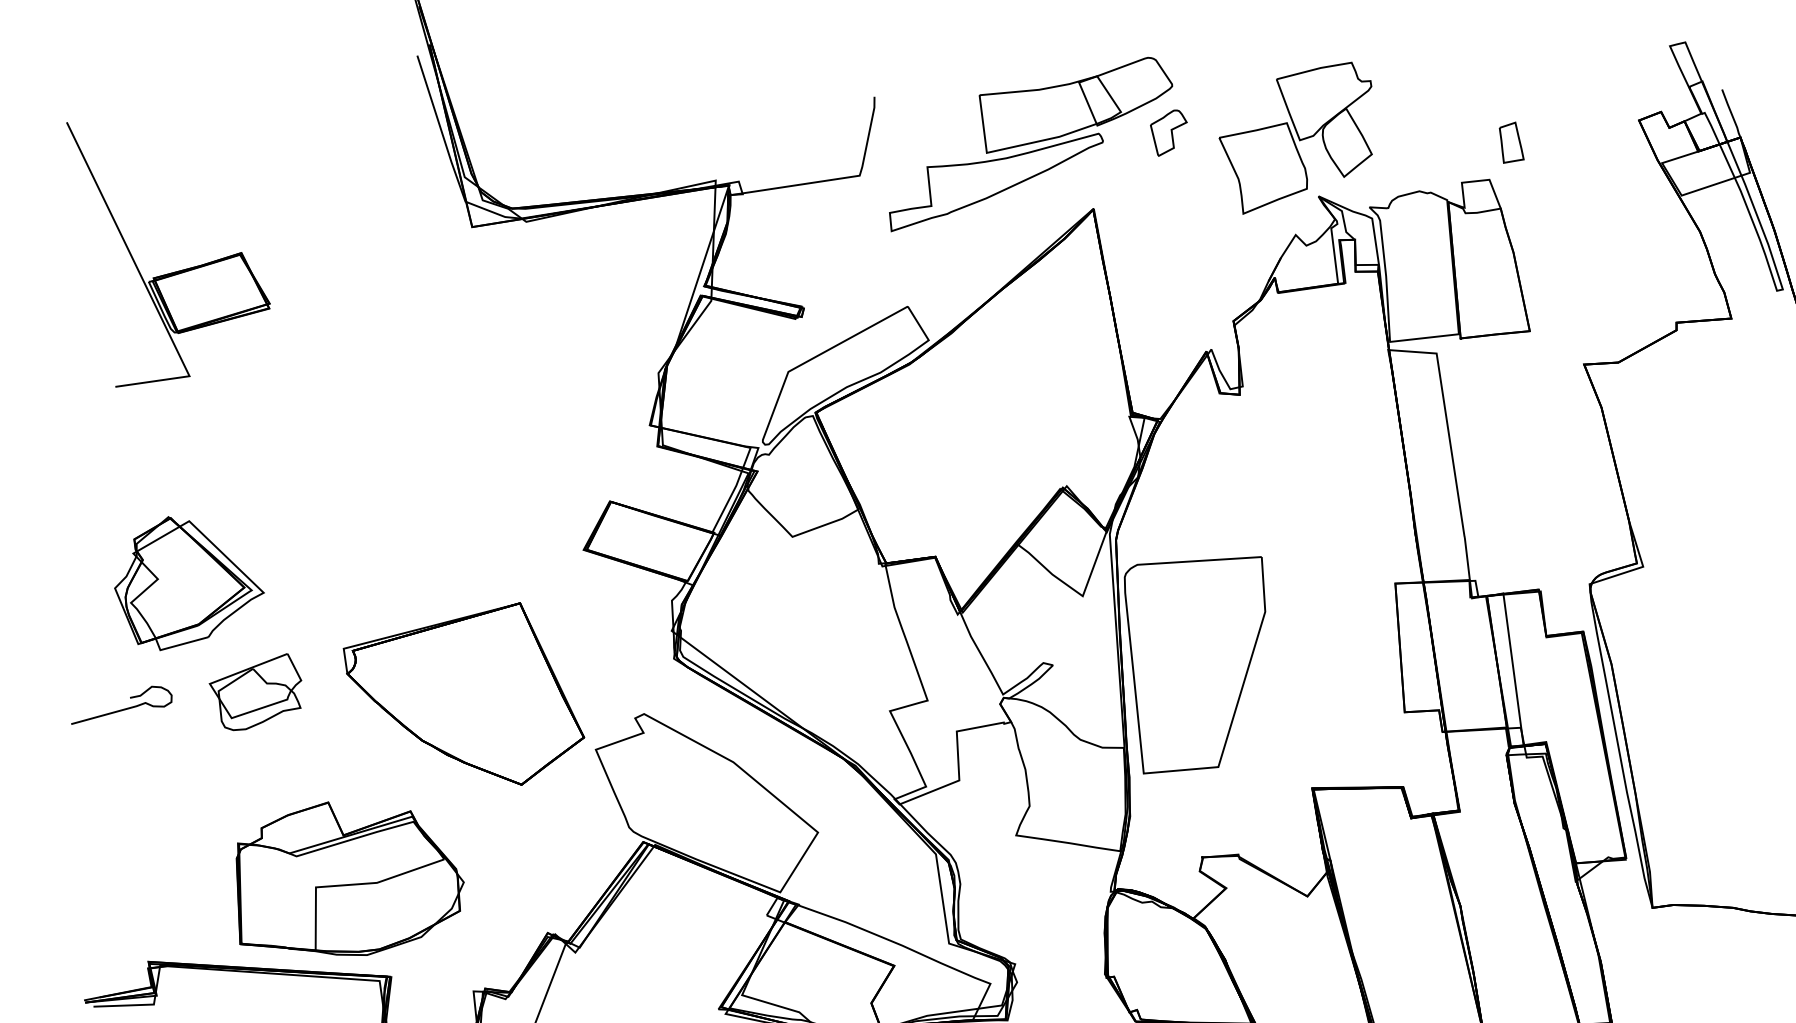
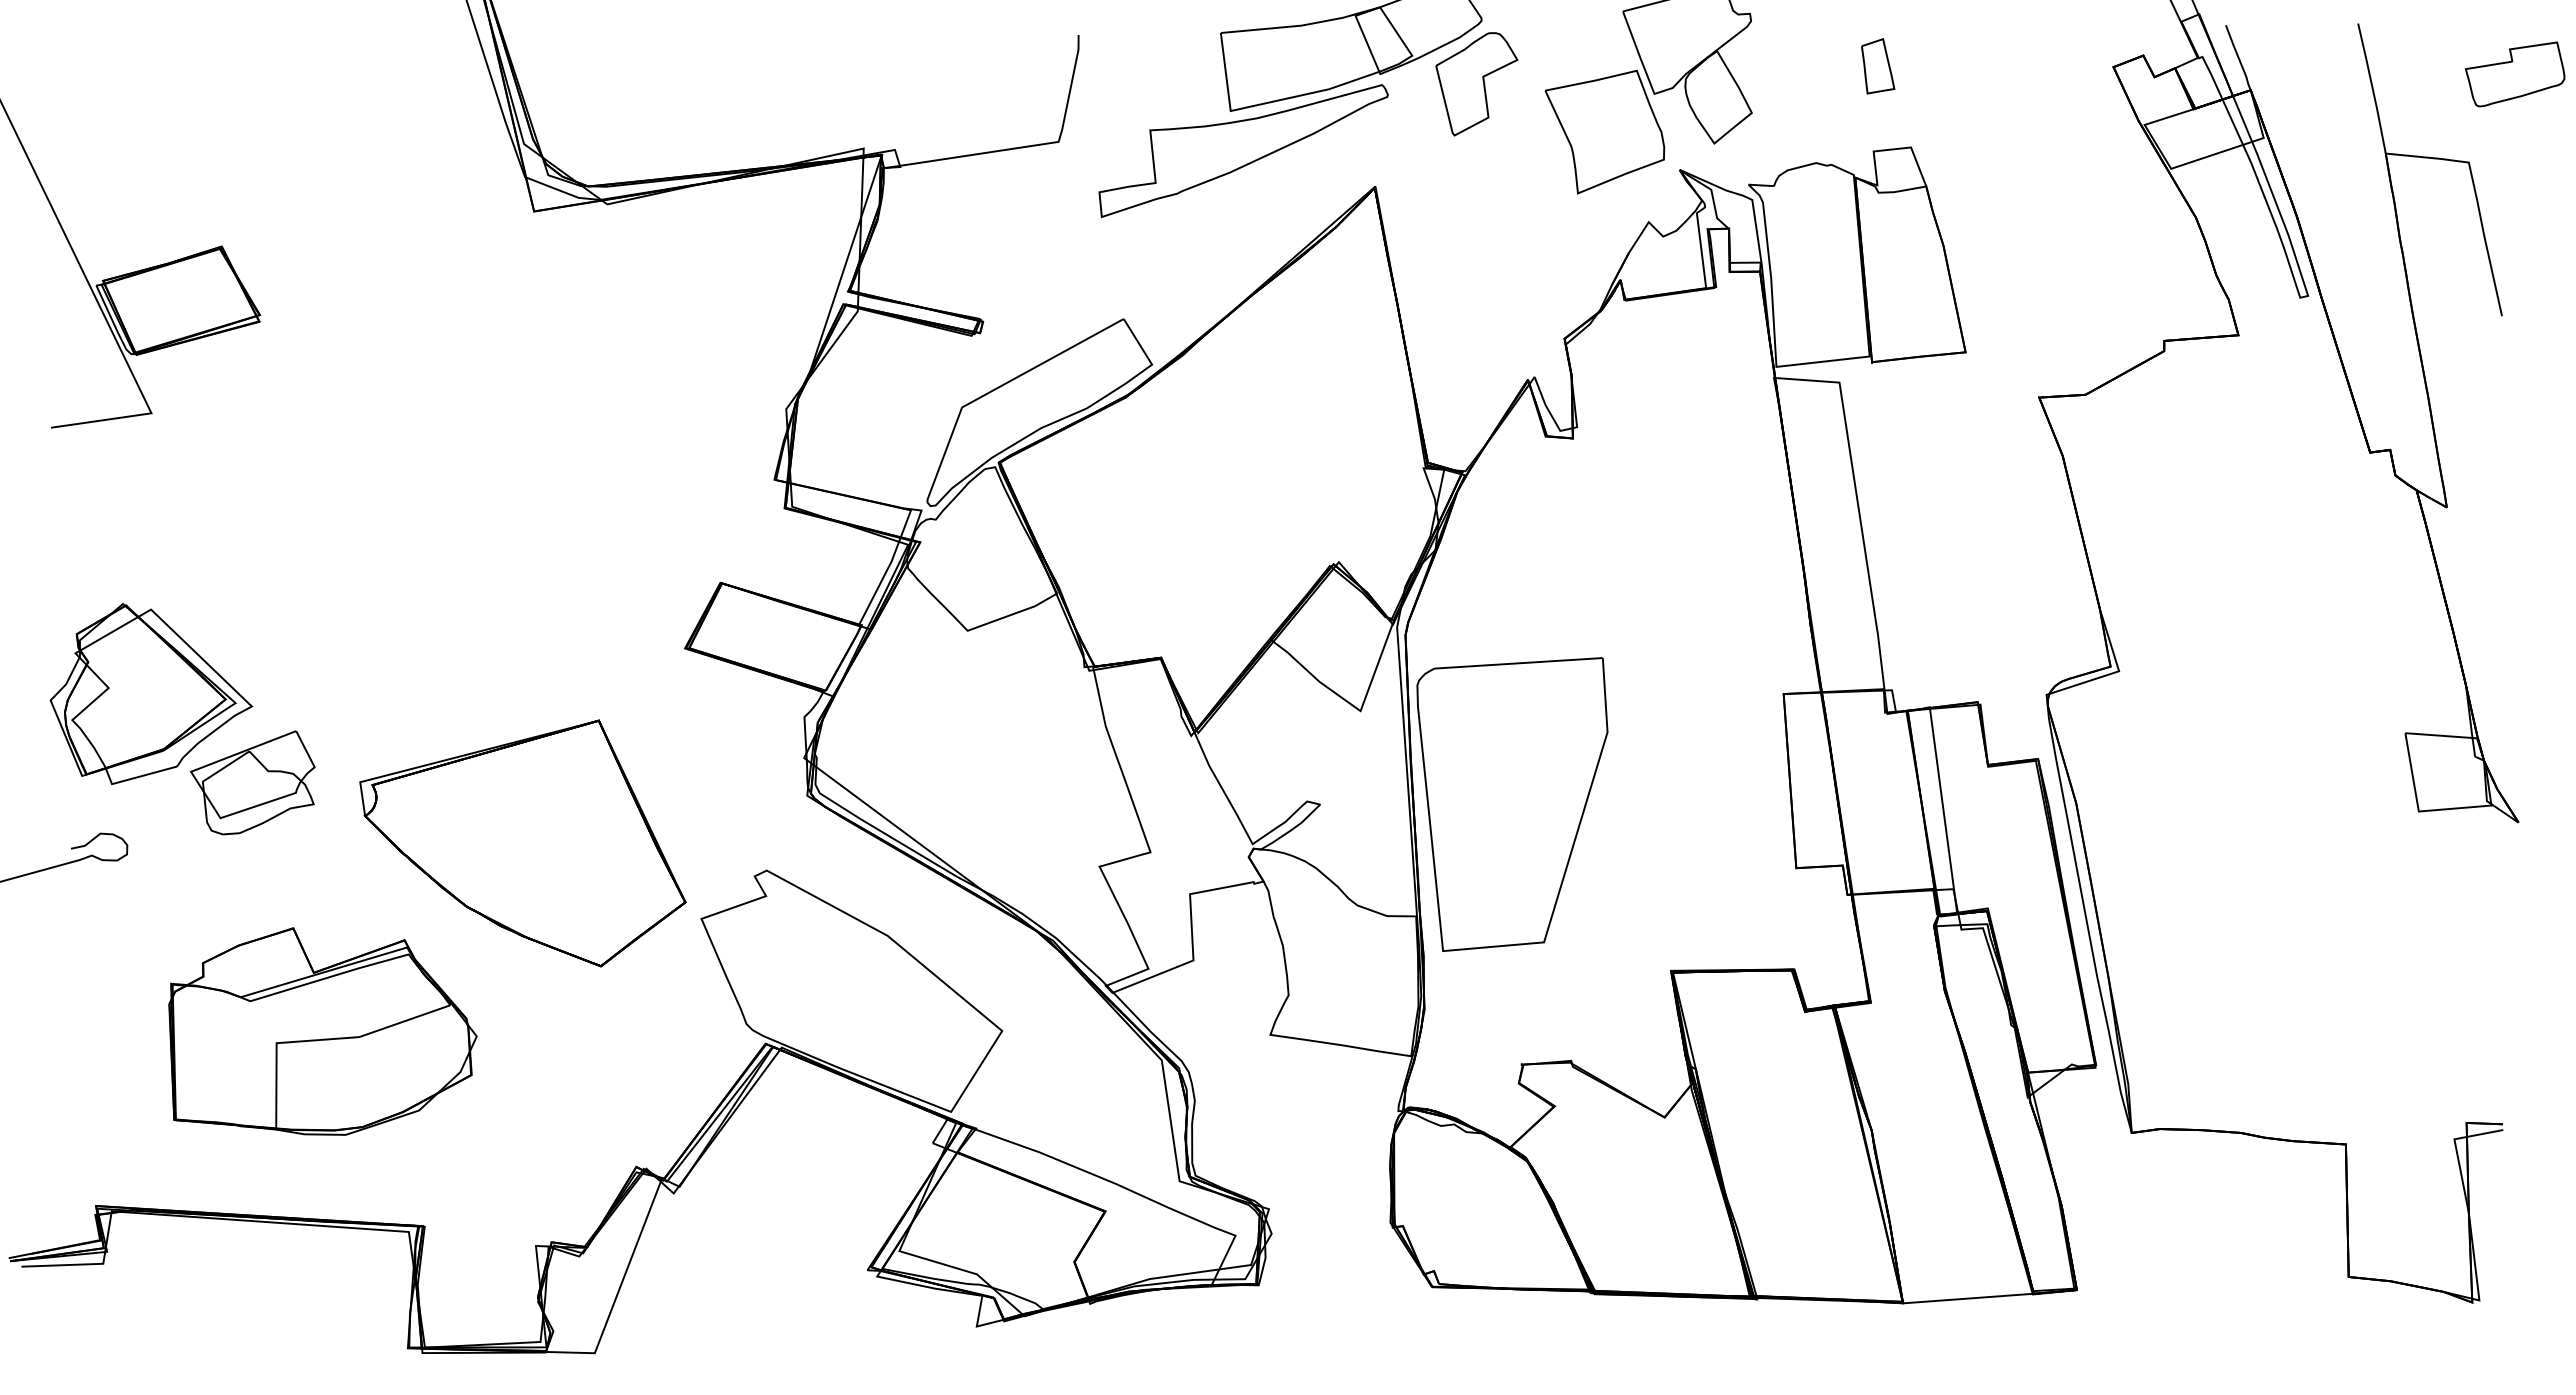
part: (1168, 133) -> (1476, 84), size x1.67
part: (1512, 142) -> (1878, 66), moved
part: (255, 691) -> (252, 782), moved
part: (349, 878) -> (322, 1031), moved

